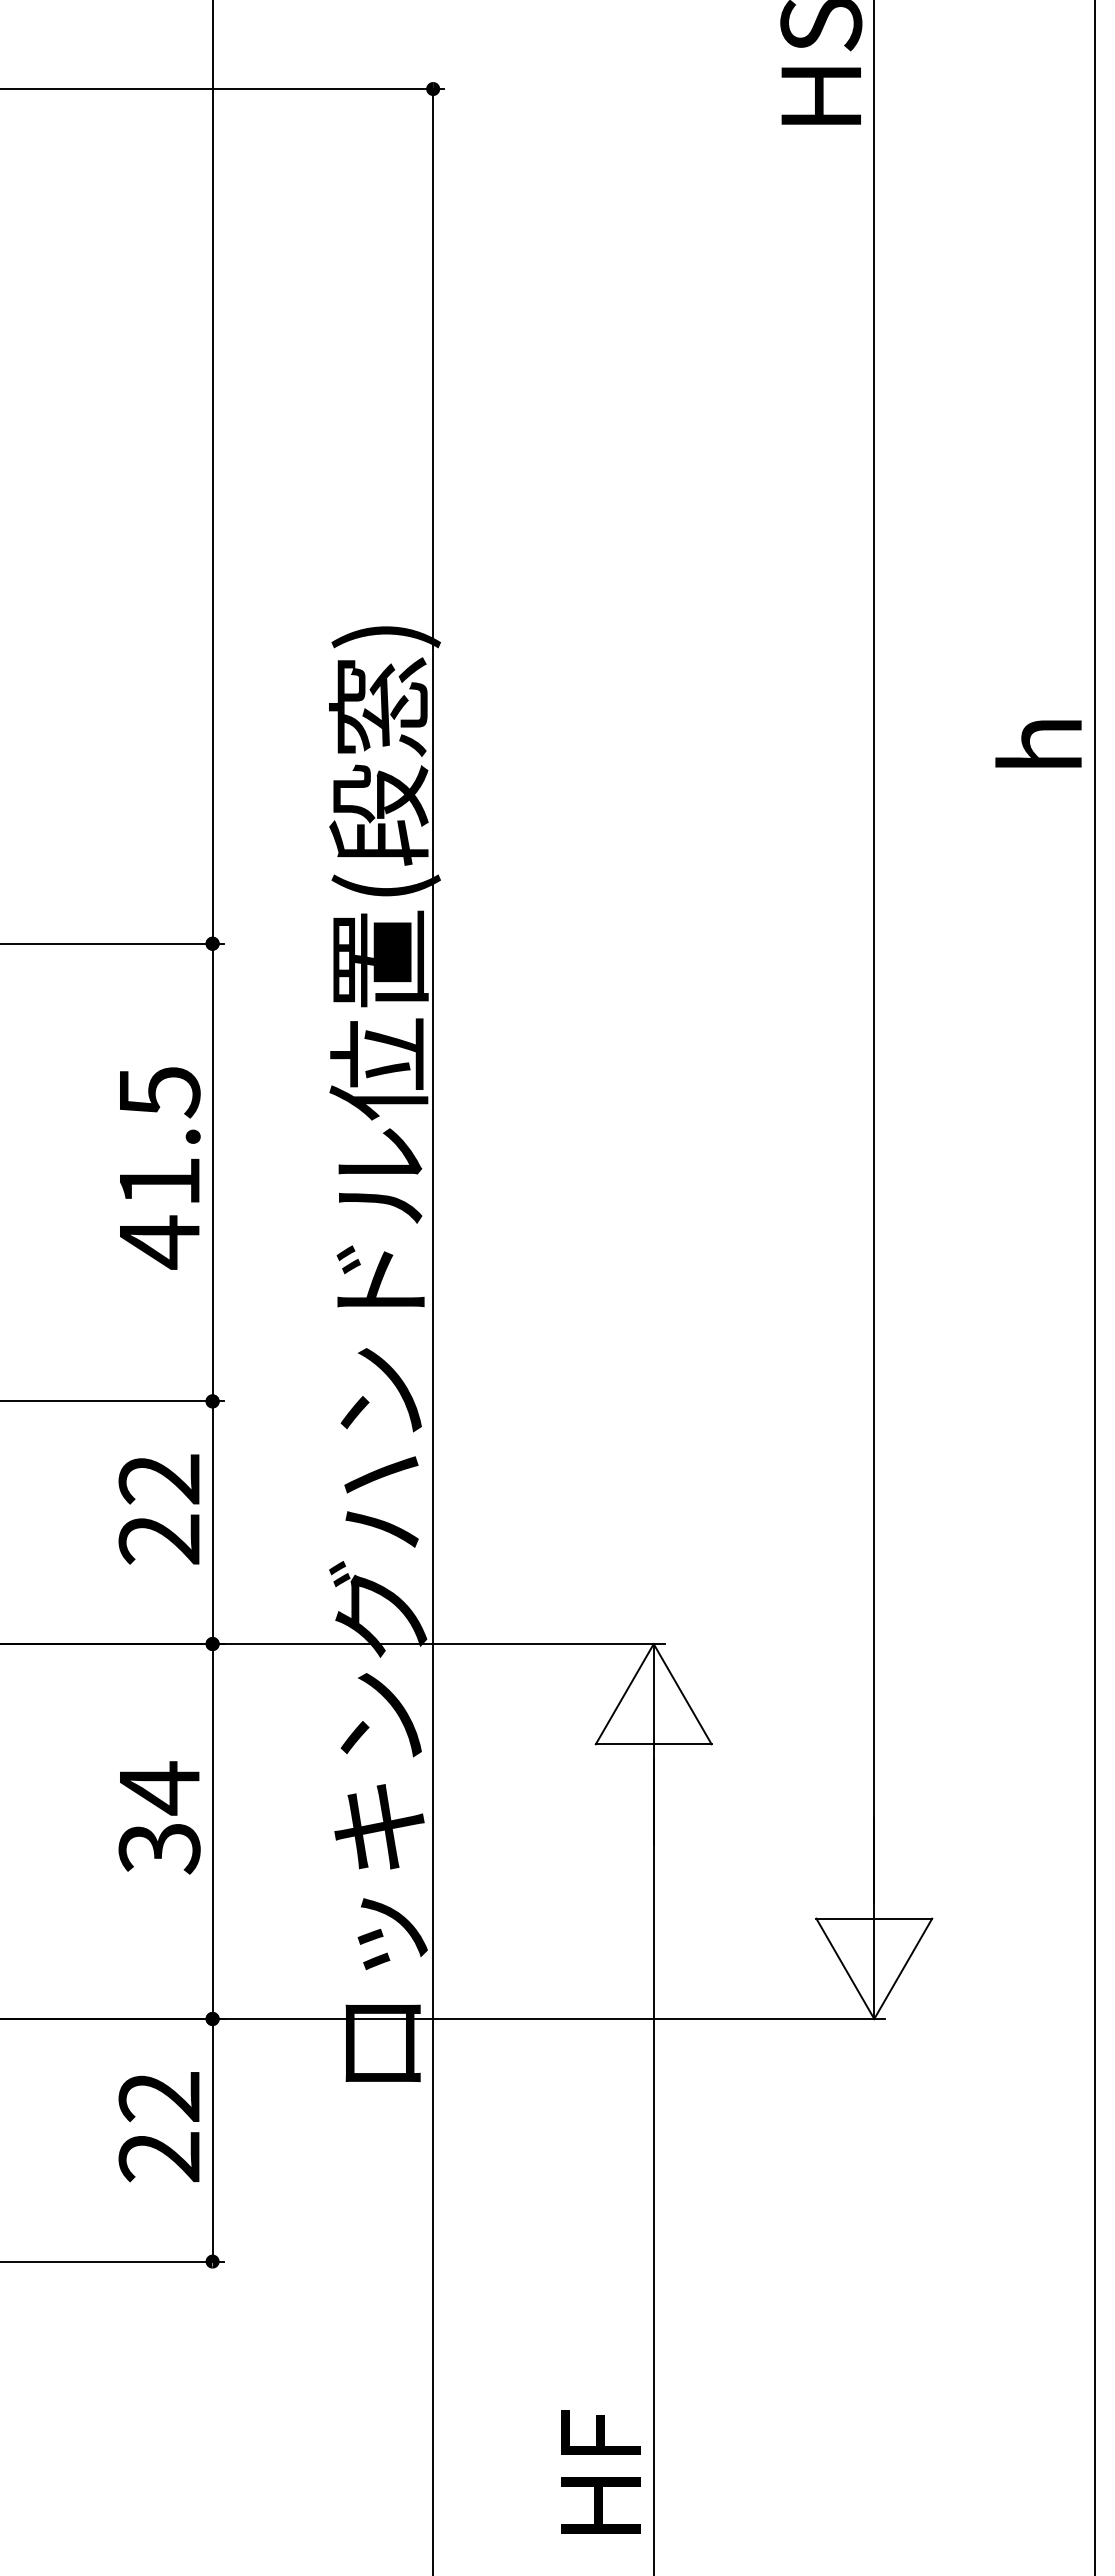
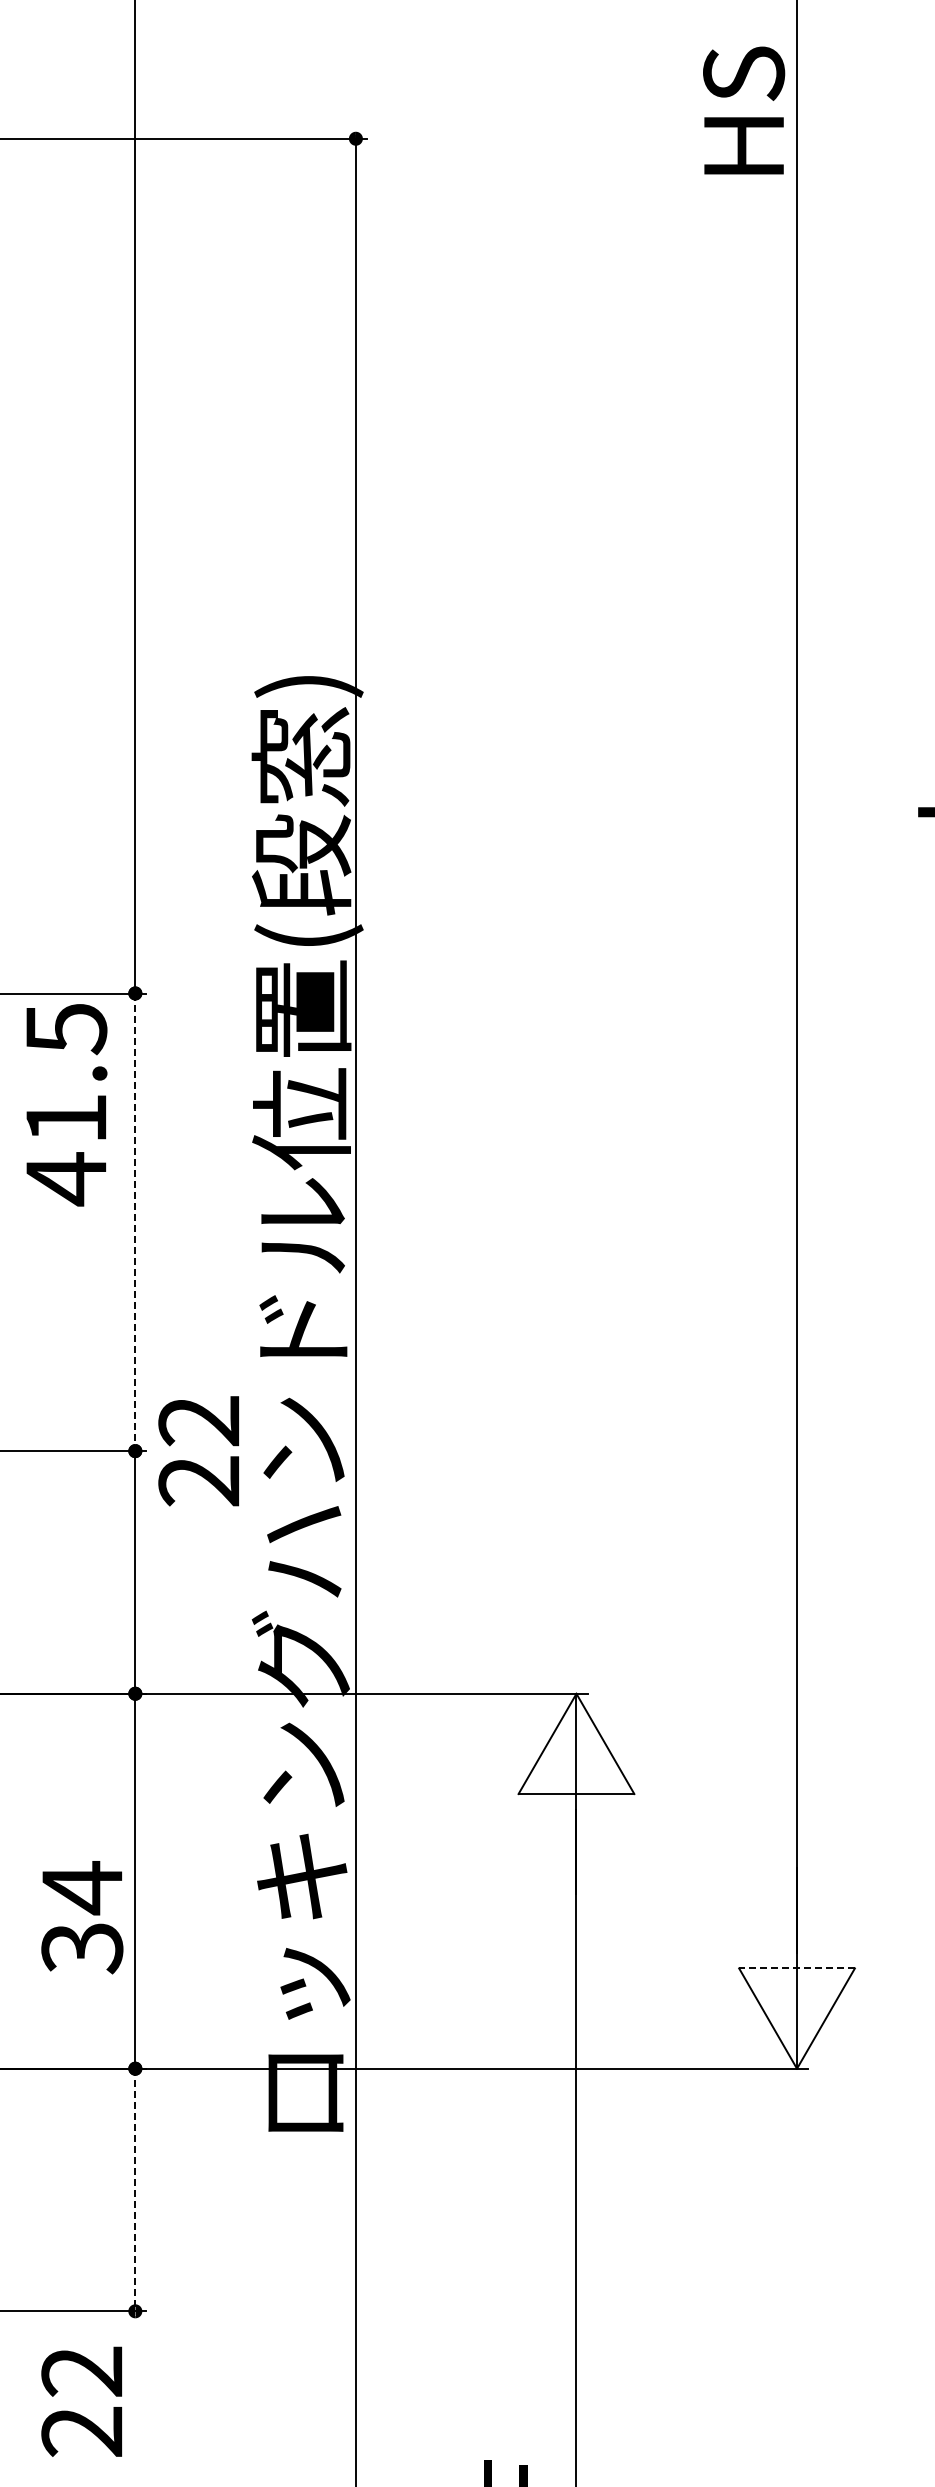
text: (160, 1168) -> (67, 1105), moved
line: (212, 1172) -> (135, 1222), solid -> dashed
text: (158, 1509) -> (198, 1451), moved
text: (159, 1817) -> (82, 1917), moved
line: (874, 1918) -> (797, 1968), solid -> dashed
text: (158, 2127) -> (81, 2402), moved
line: (212, 2140) -> (135, 2190), solid -> dashed

